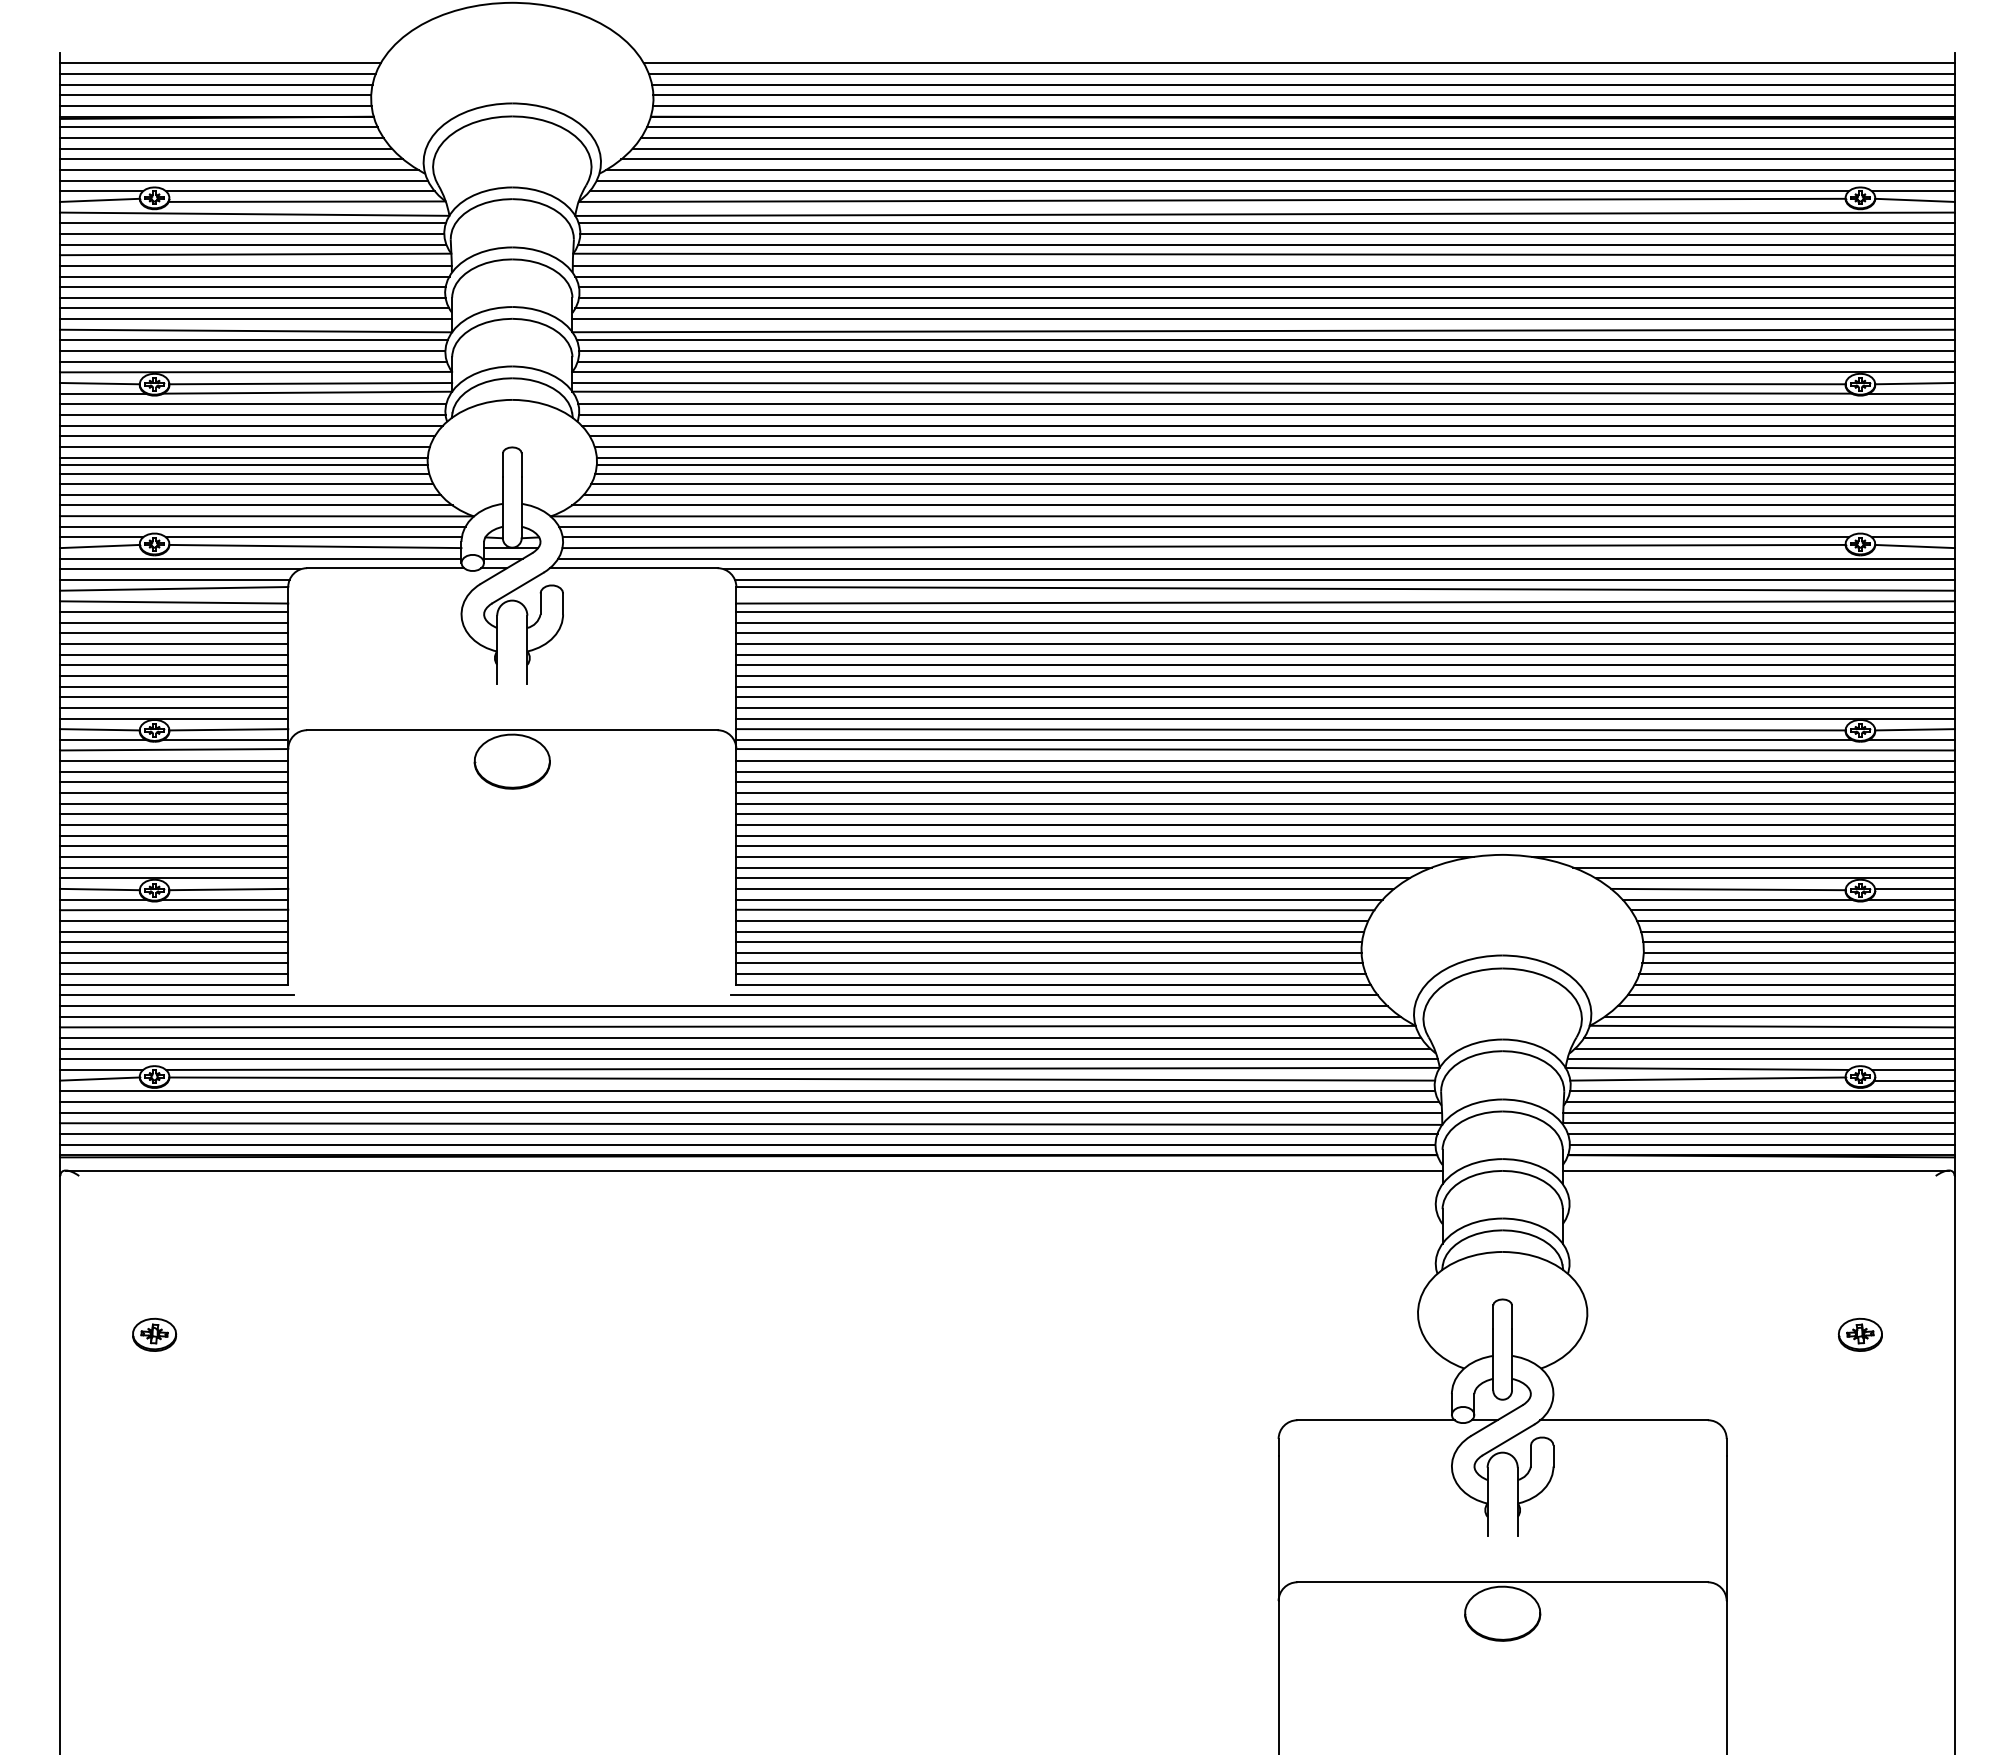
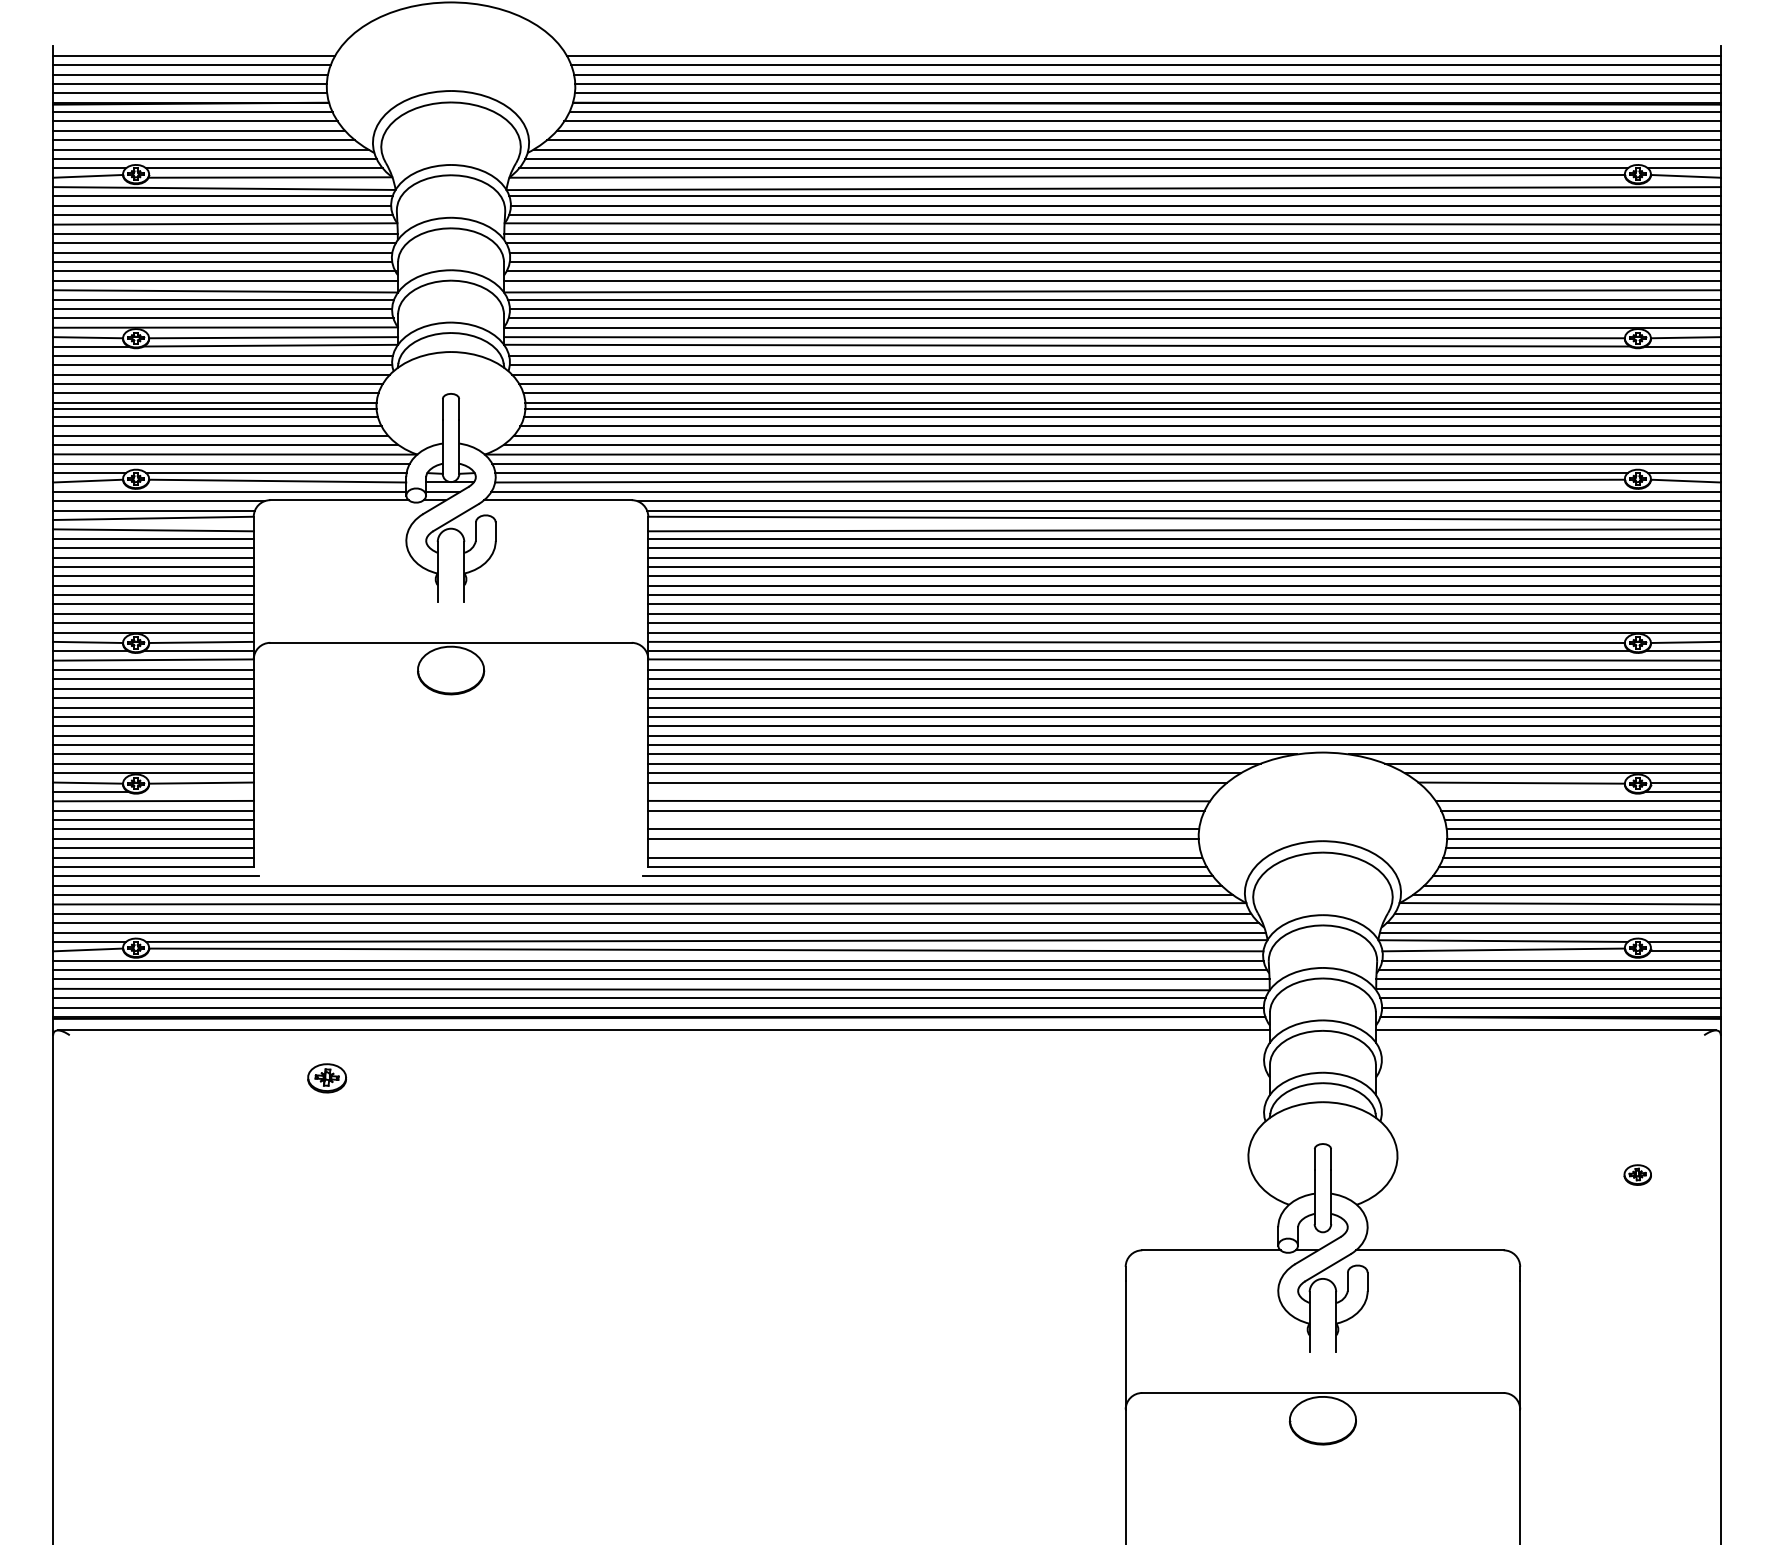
line: (225, 899) -> (198, 791), removed
line: (1059, 899) -> (932, 791), removed
line: (1736, 899) -> (1528, 791), removed
line: (1050, 931) -> (924, 820), removed
line: (1049, 963) -> (923, 848), removed
part: (154, 1334) -> (327, 1077), moved
part: (1859, 1334) -> (1637, 1174), size x0.7

